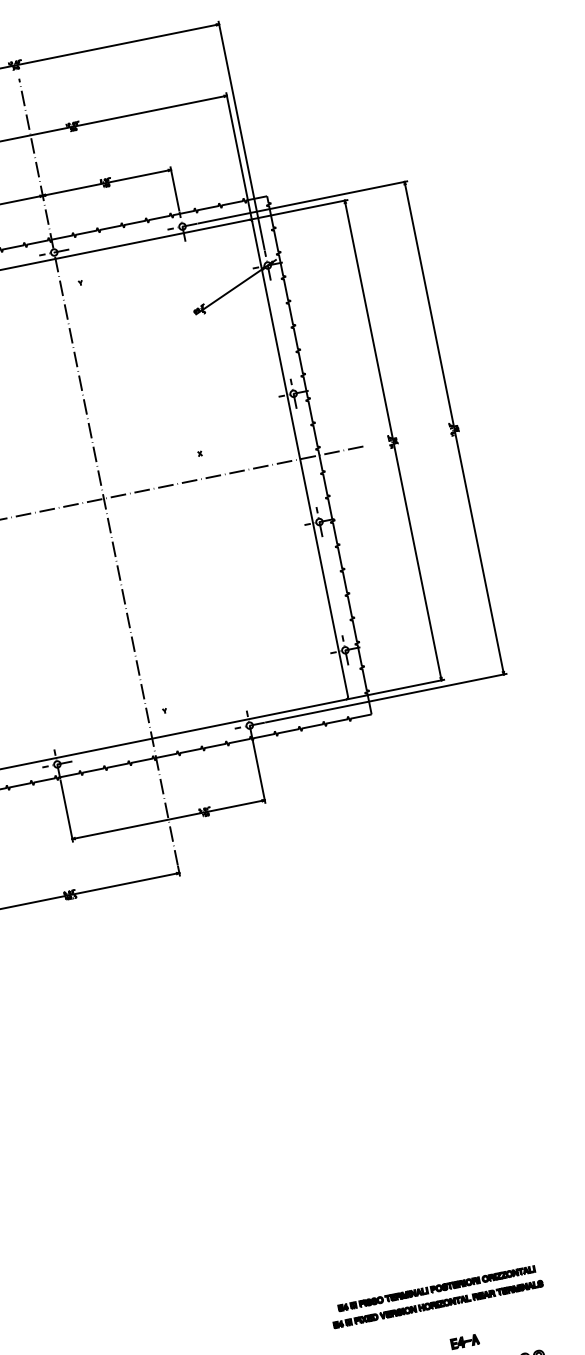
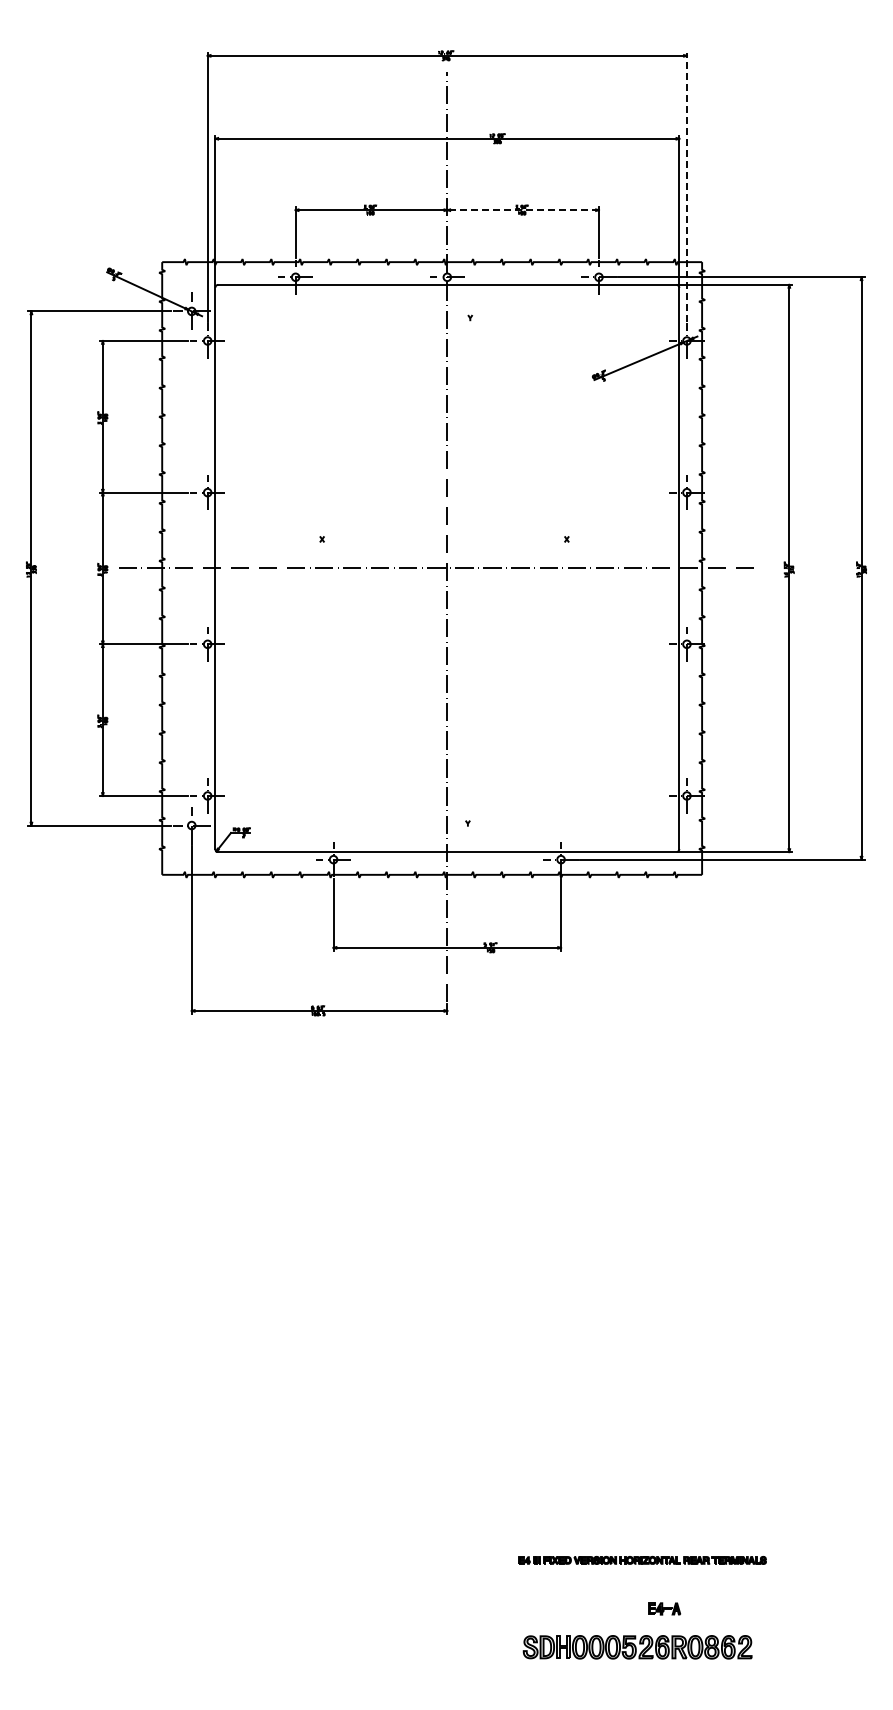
line: (241, 134) -> (686, 186), solid -> dashed
line: (107, 183) -> (523, 210), solid -> dashed
part: (436, 1288) -> (644, 1541), removed

